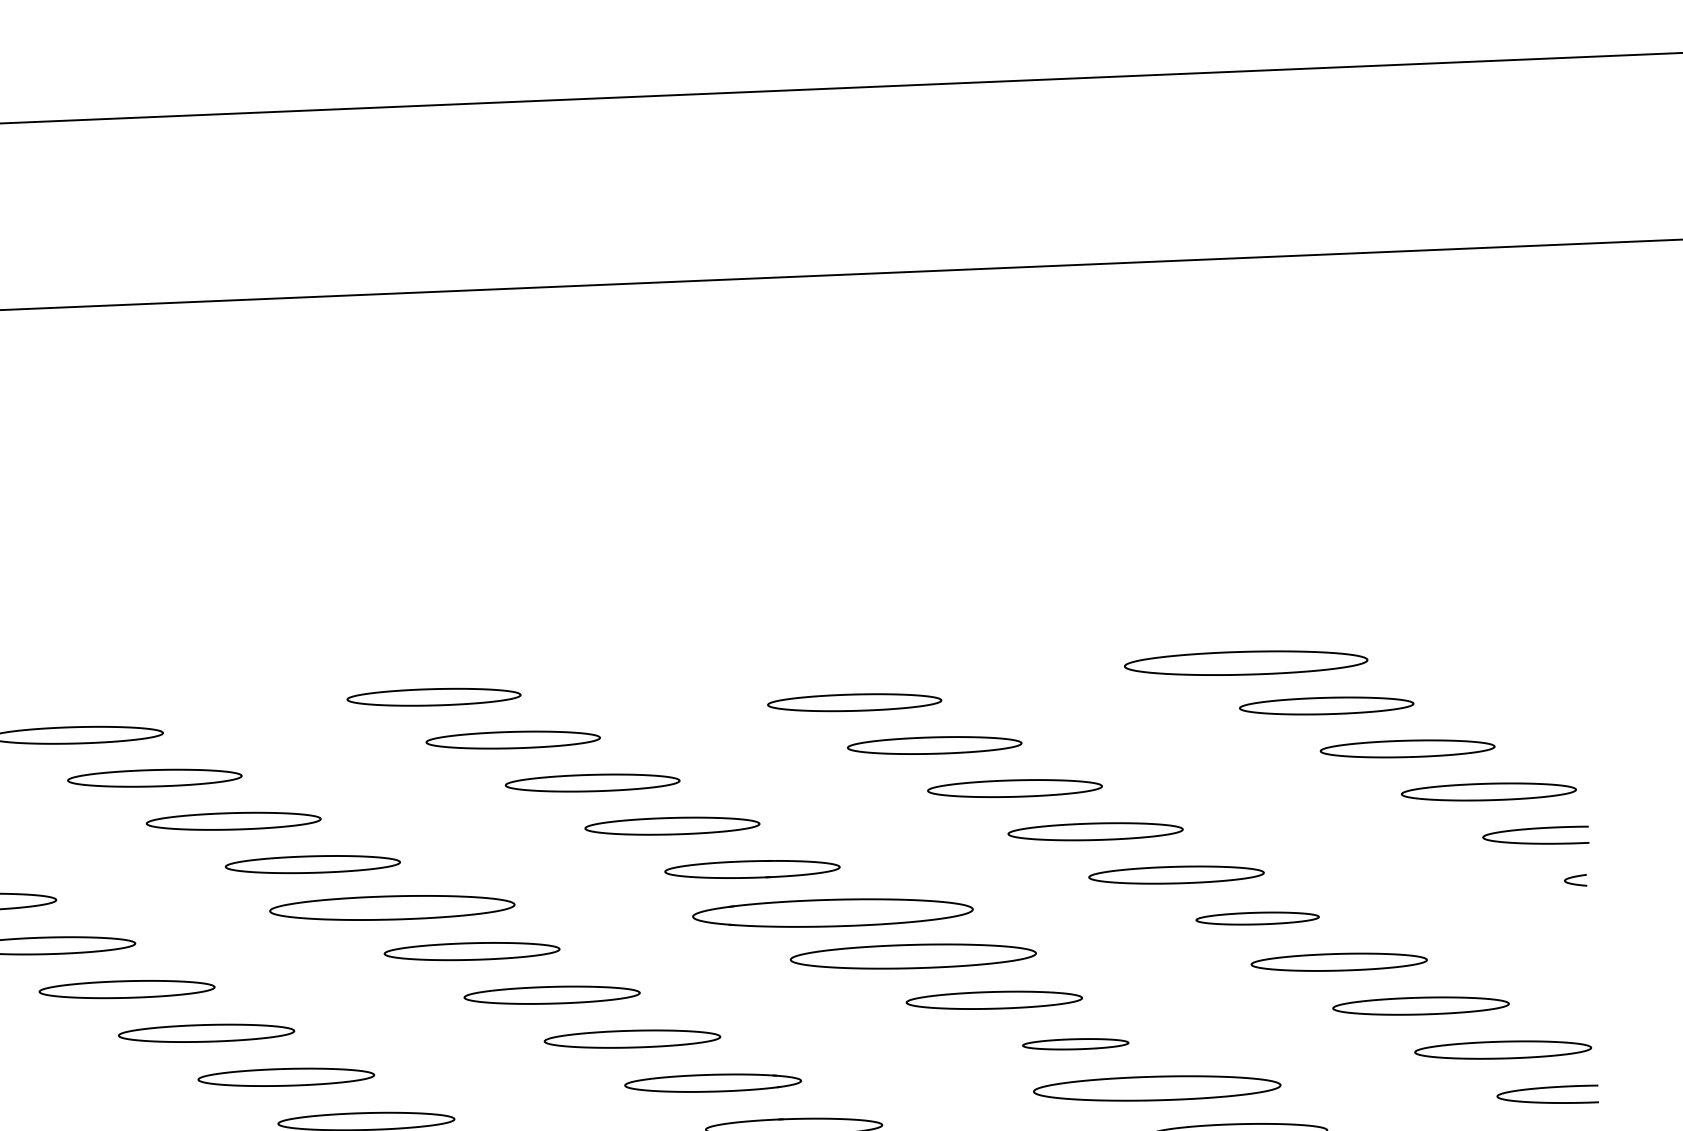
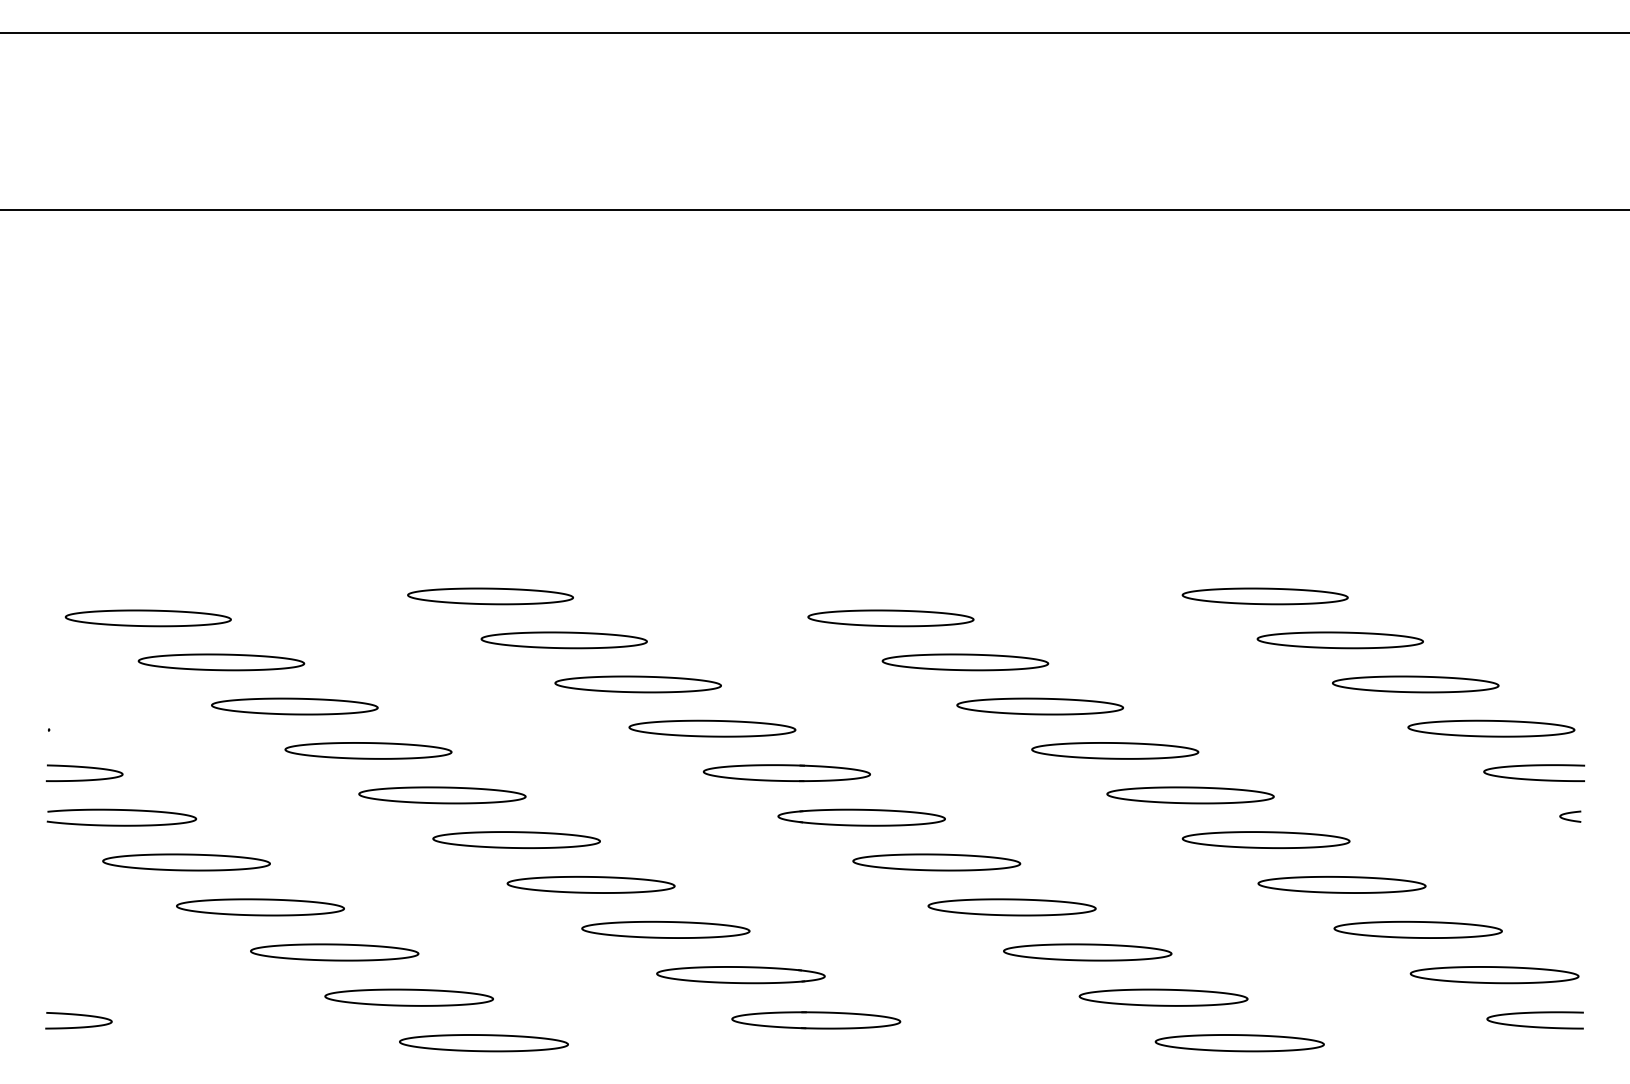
part: (1245, 663) -> (1264, 596), size x0.71
part: (392, 908) -> (442, 795), size x0.71
part: (832, 912) -> (861, 817), size x0.62
part: (1257, 918) -> (1265, 839), size x1.43
part: (913, 956) -> (936, 862), size x0.71
part: (1075, 1044) -> (1087, 952), size x1.67
part: (1157, 1088) -> (1163, 997), size x0.71

